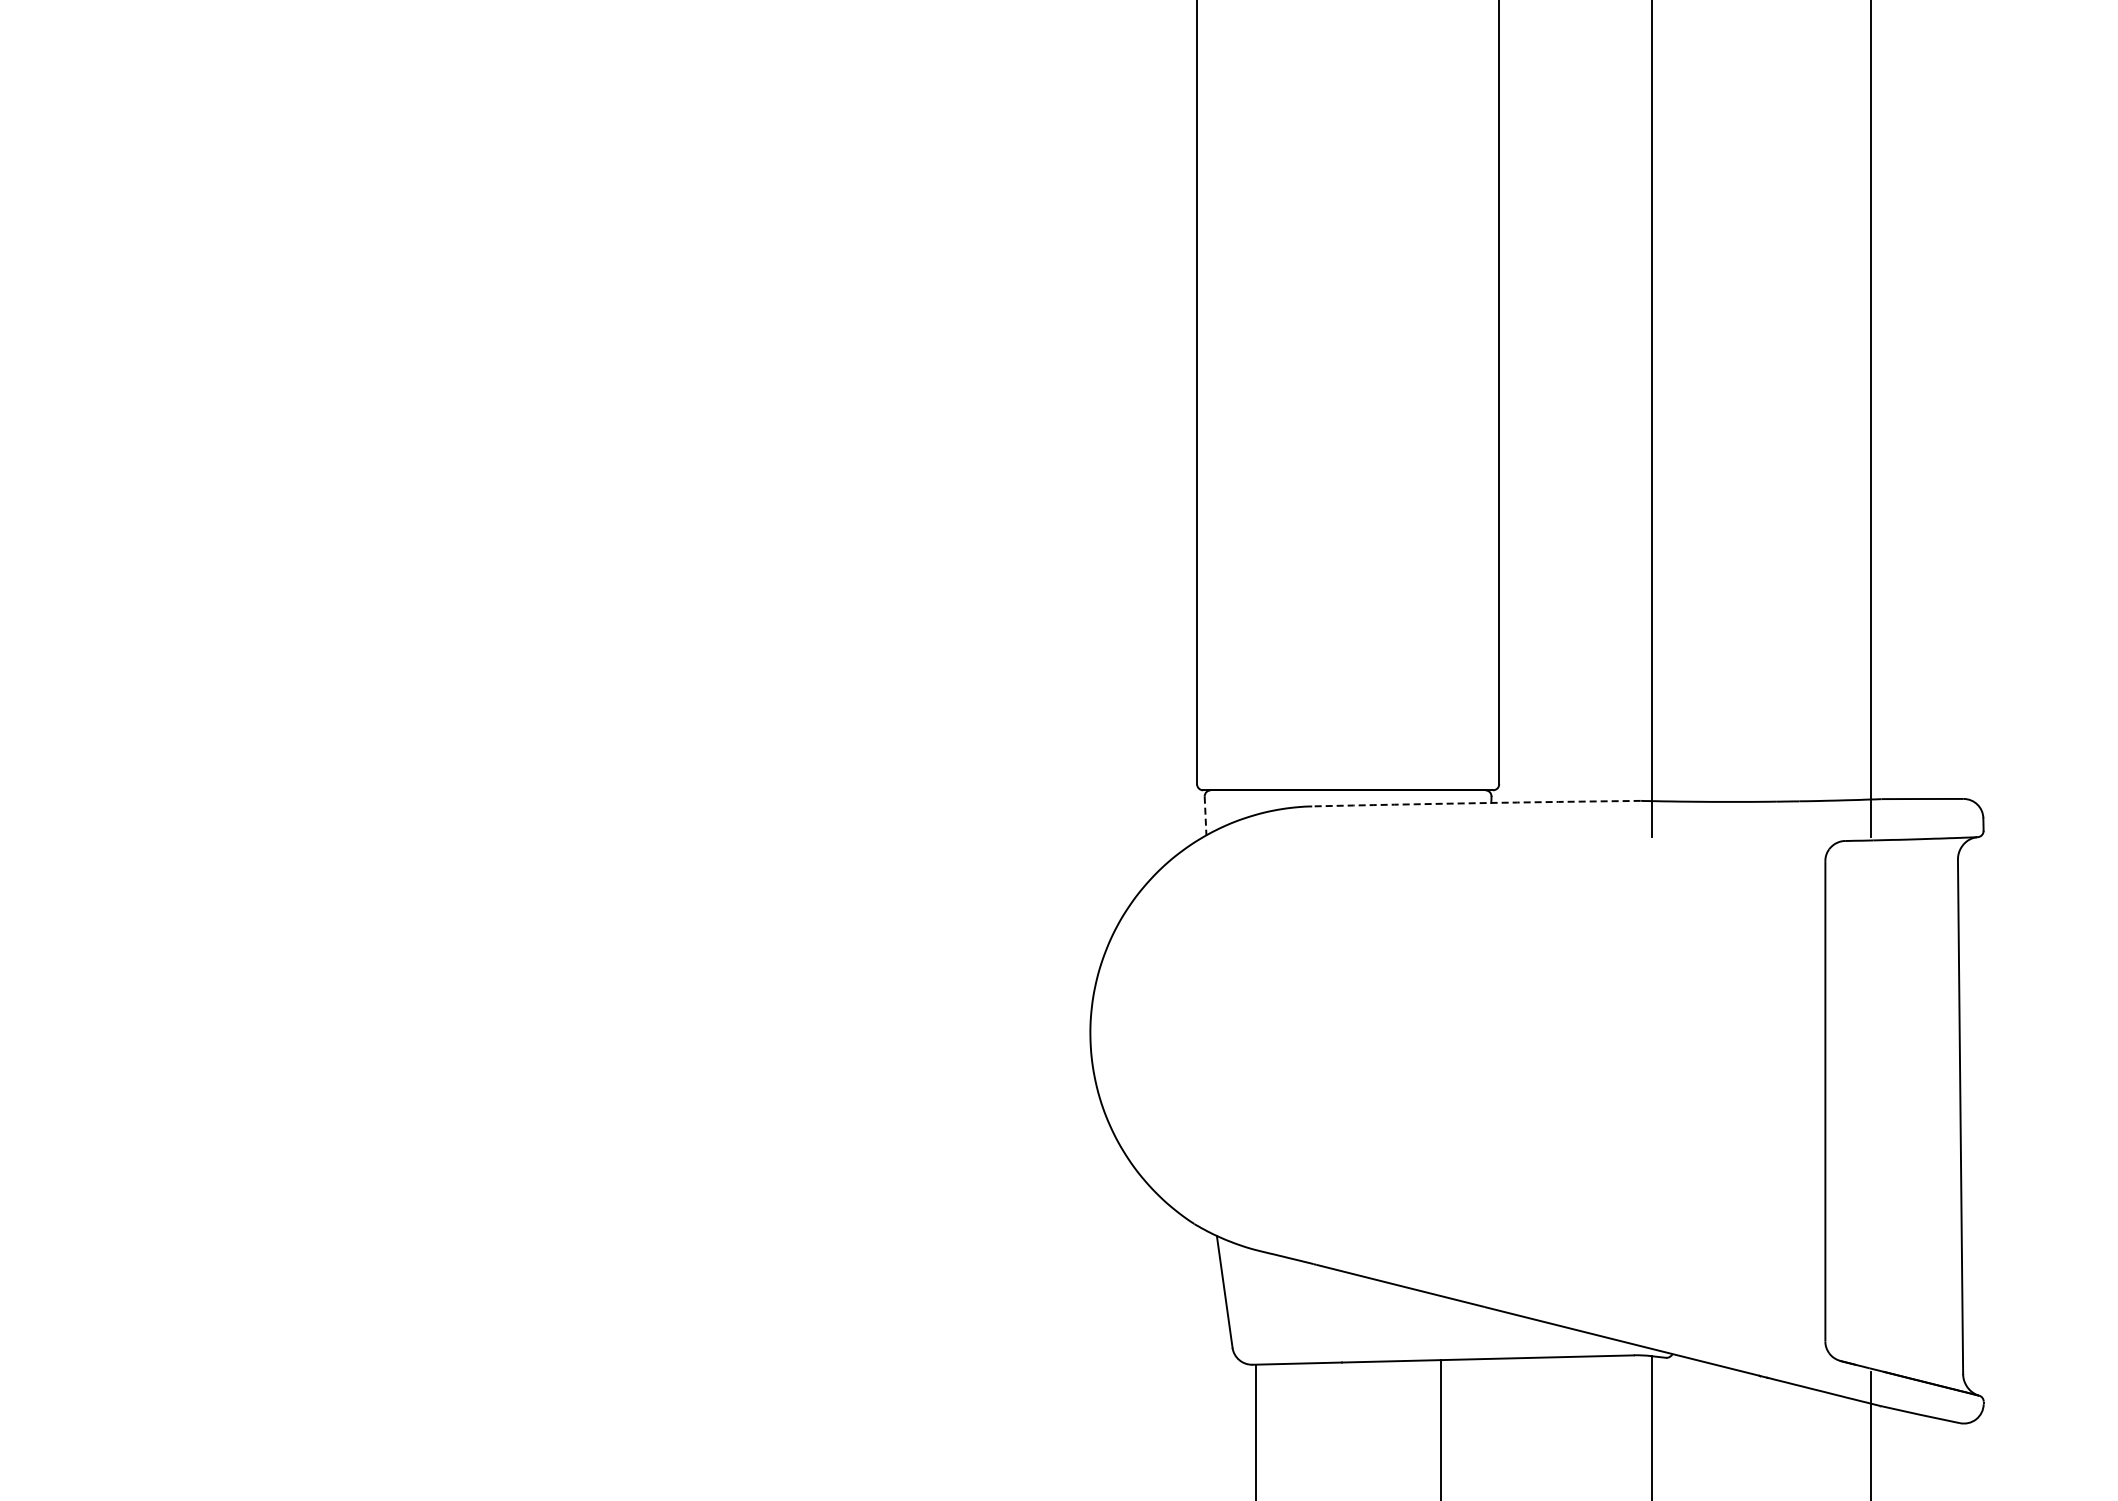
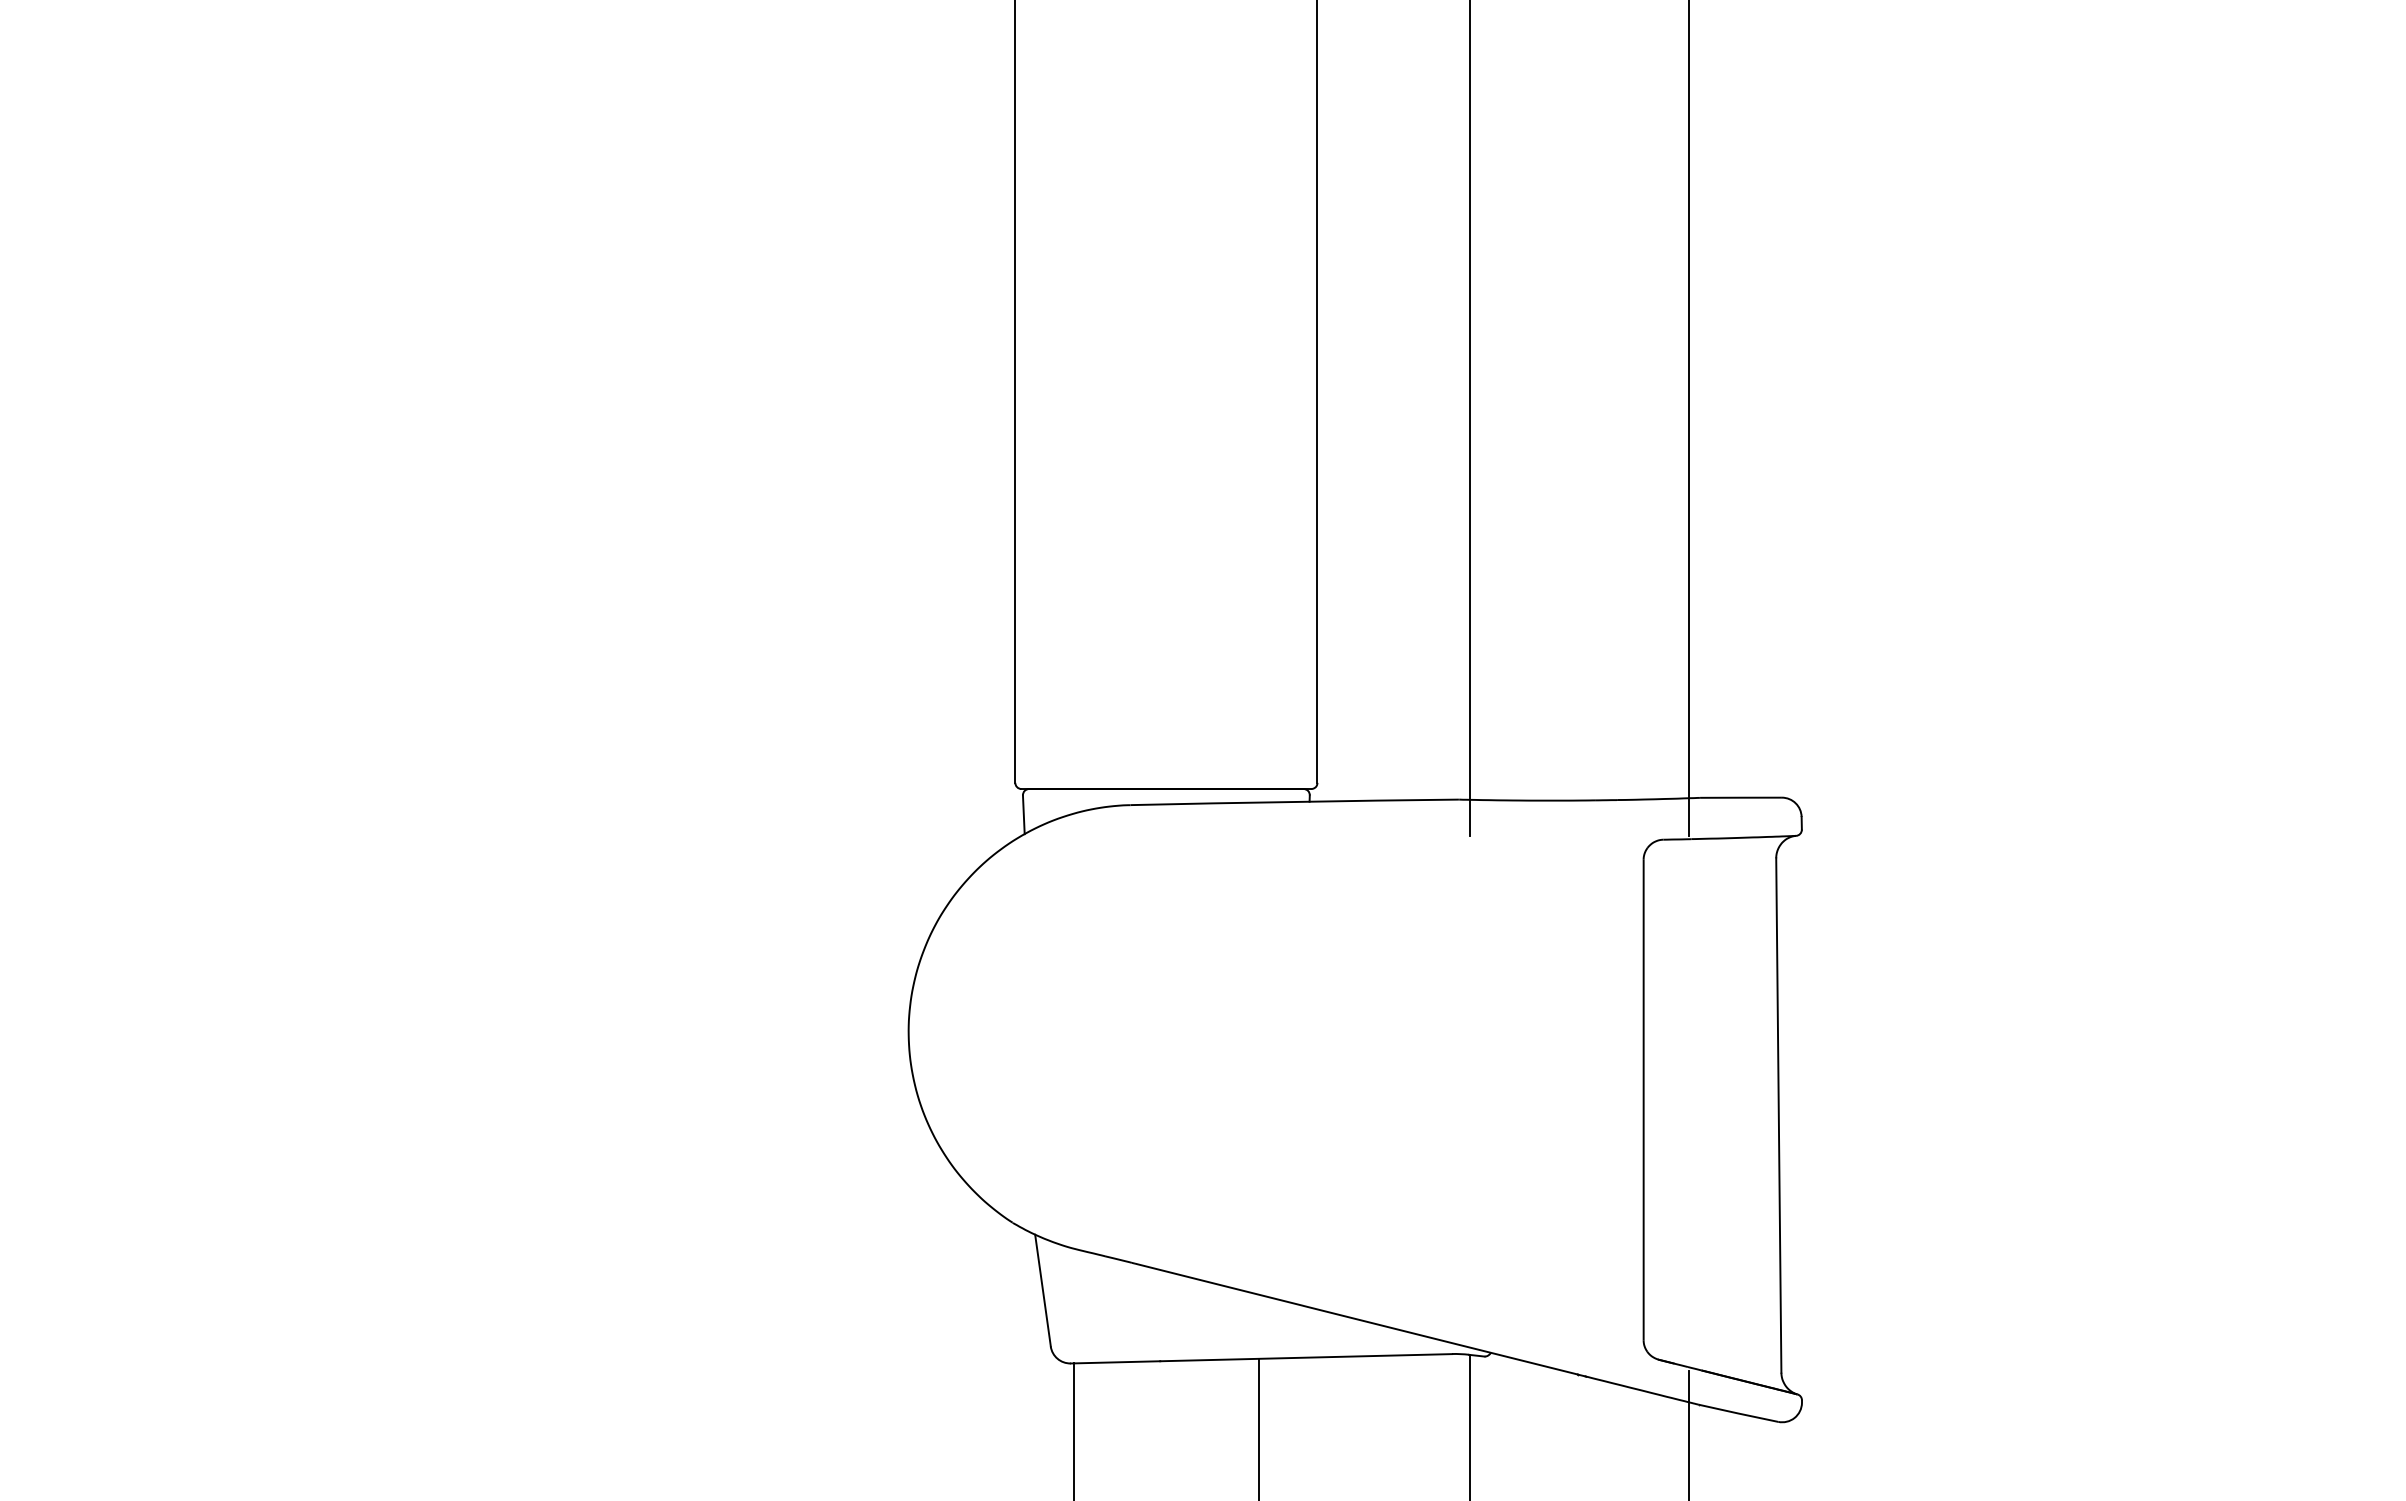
arc: (1476, 802) -> (1294, 801), dashed -> solid
line: (1205, 816) -> (1023, 815), dashed -> solid

